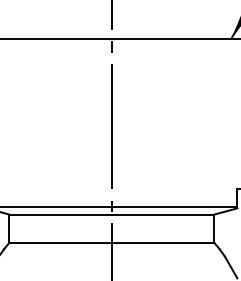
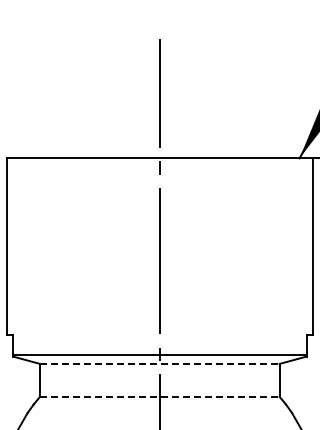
line: (111, 214) -> (159, 363), solid -> dashed
line: (111, 242) -> (159, 396), solid -> dashed

